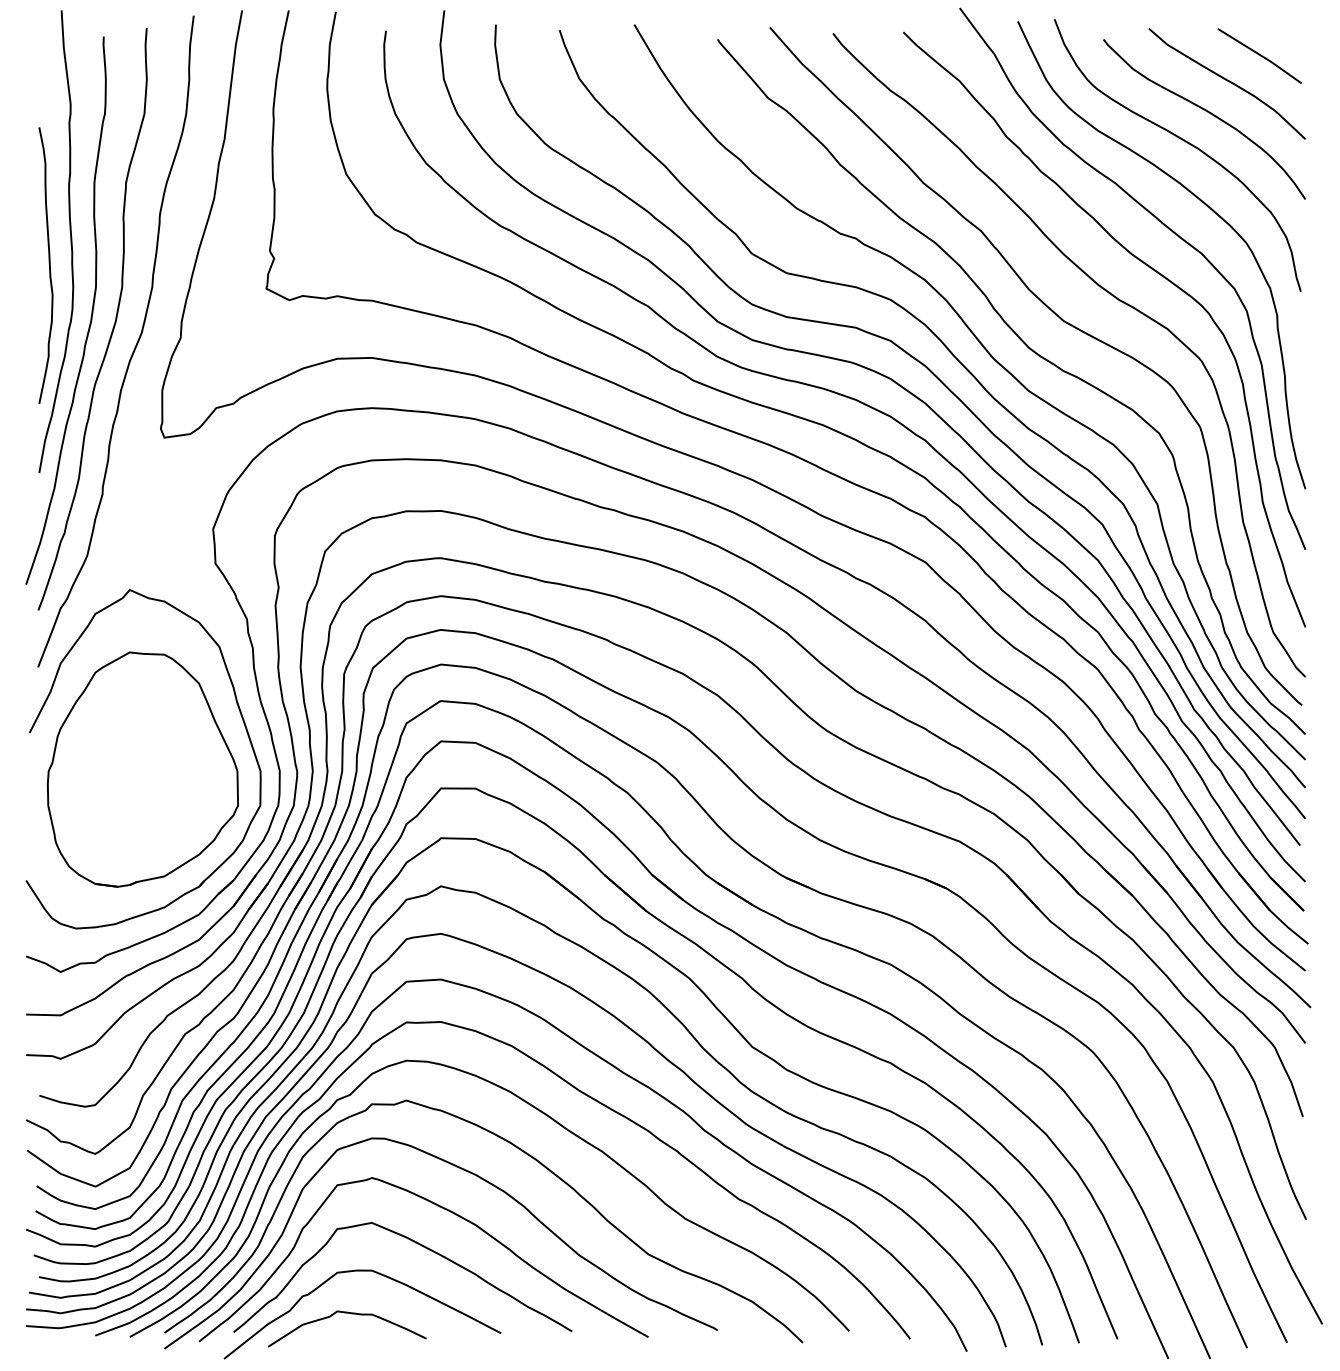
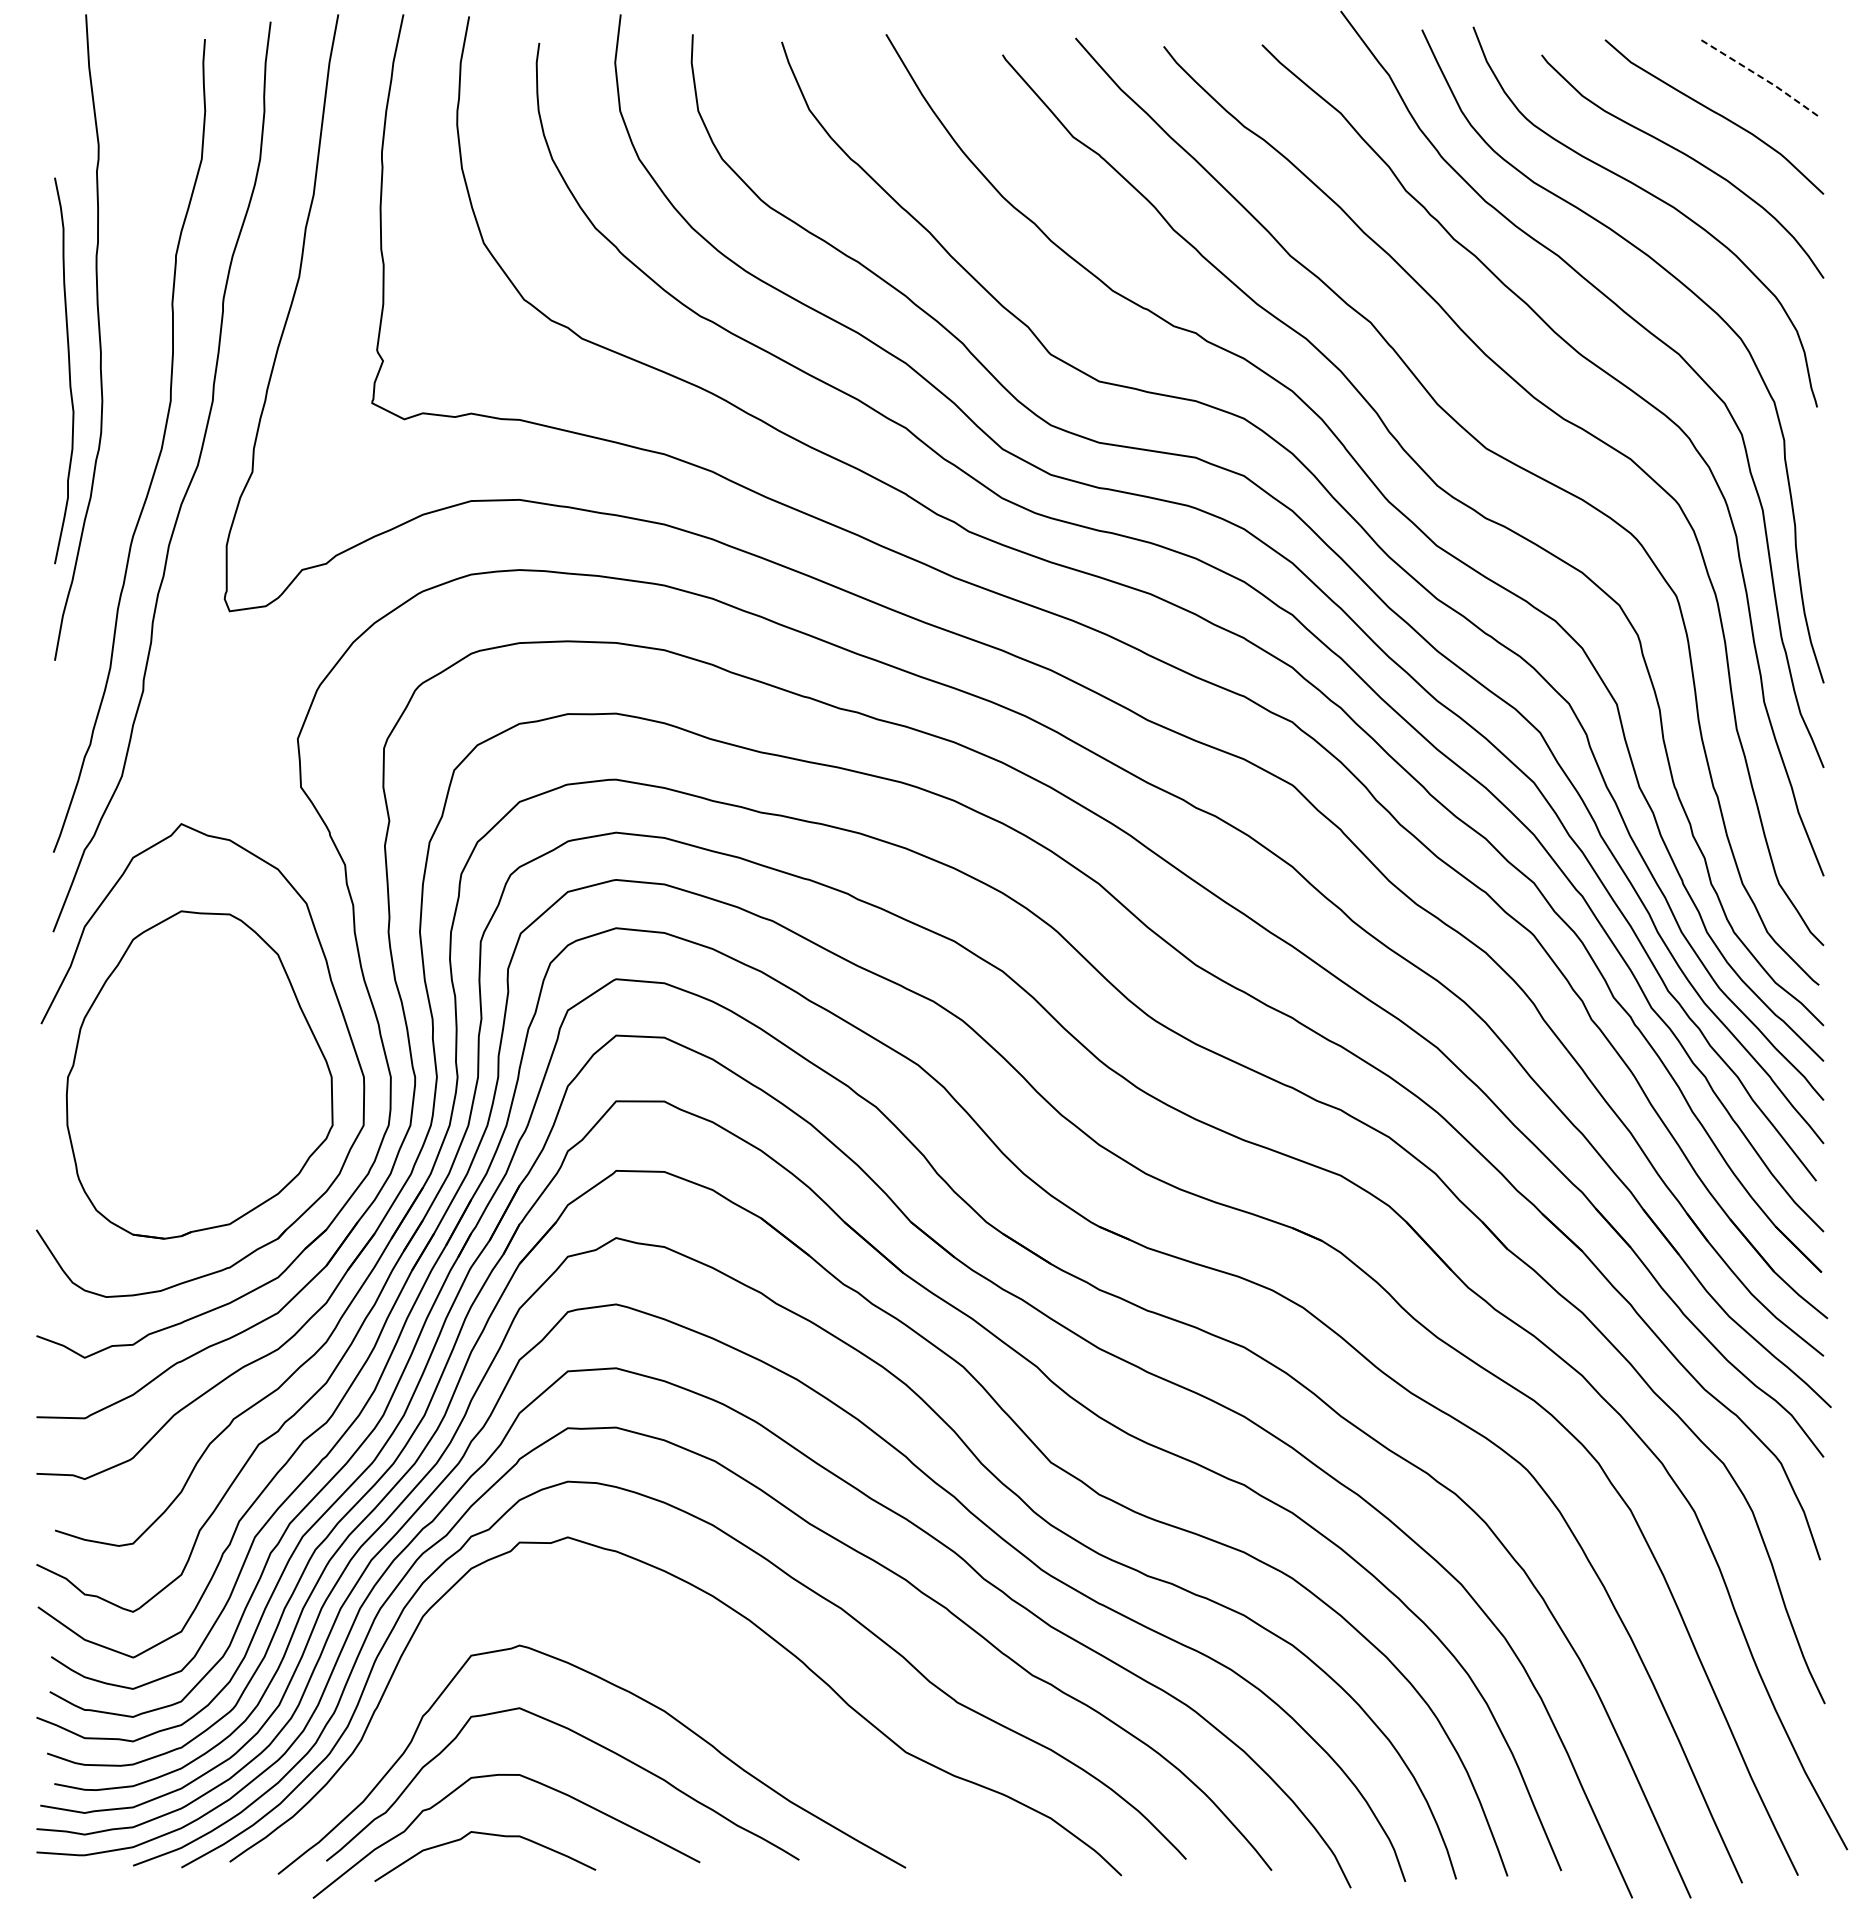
line: (1260, 55) -> (1761, 77), solid -> dashed
curve: (91, 313) -> (127, 438), removed
curve: (479, 1177) -> (669, 1645), removed

